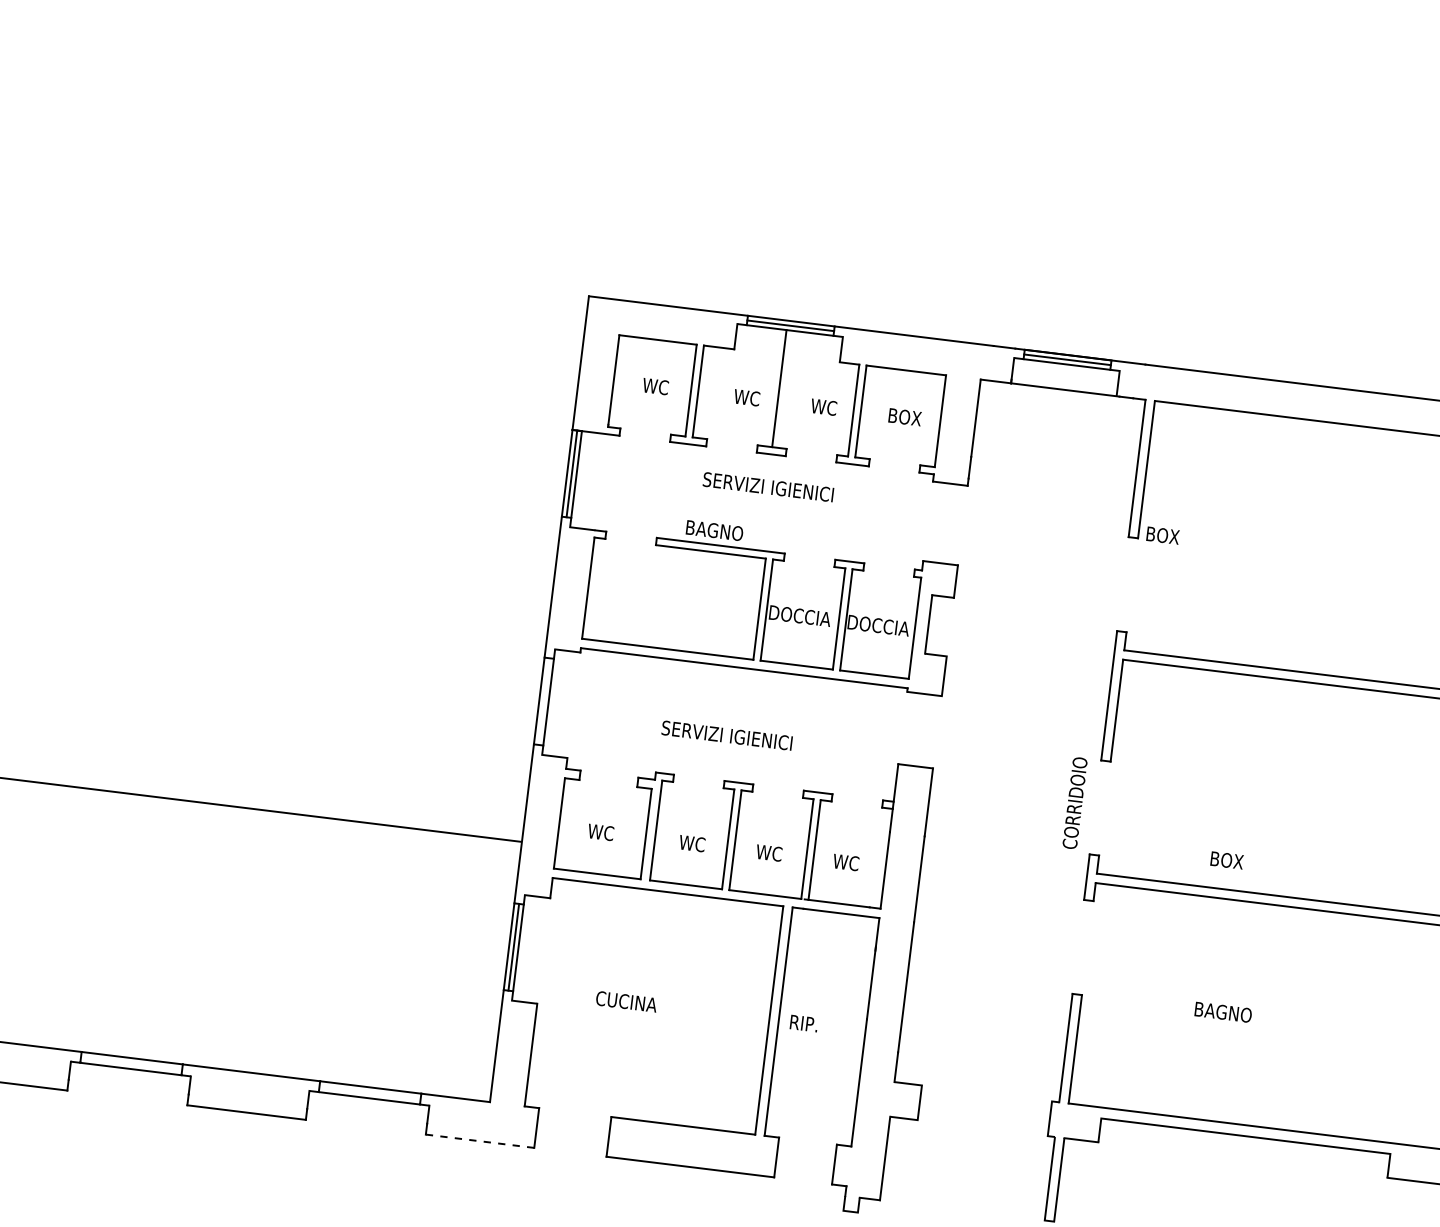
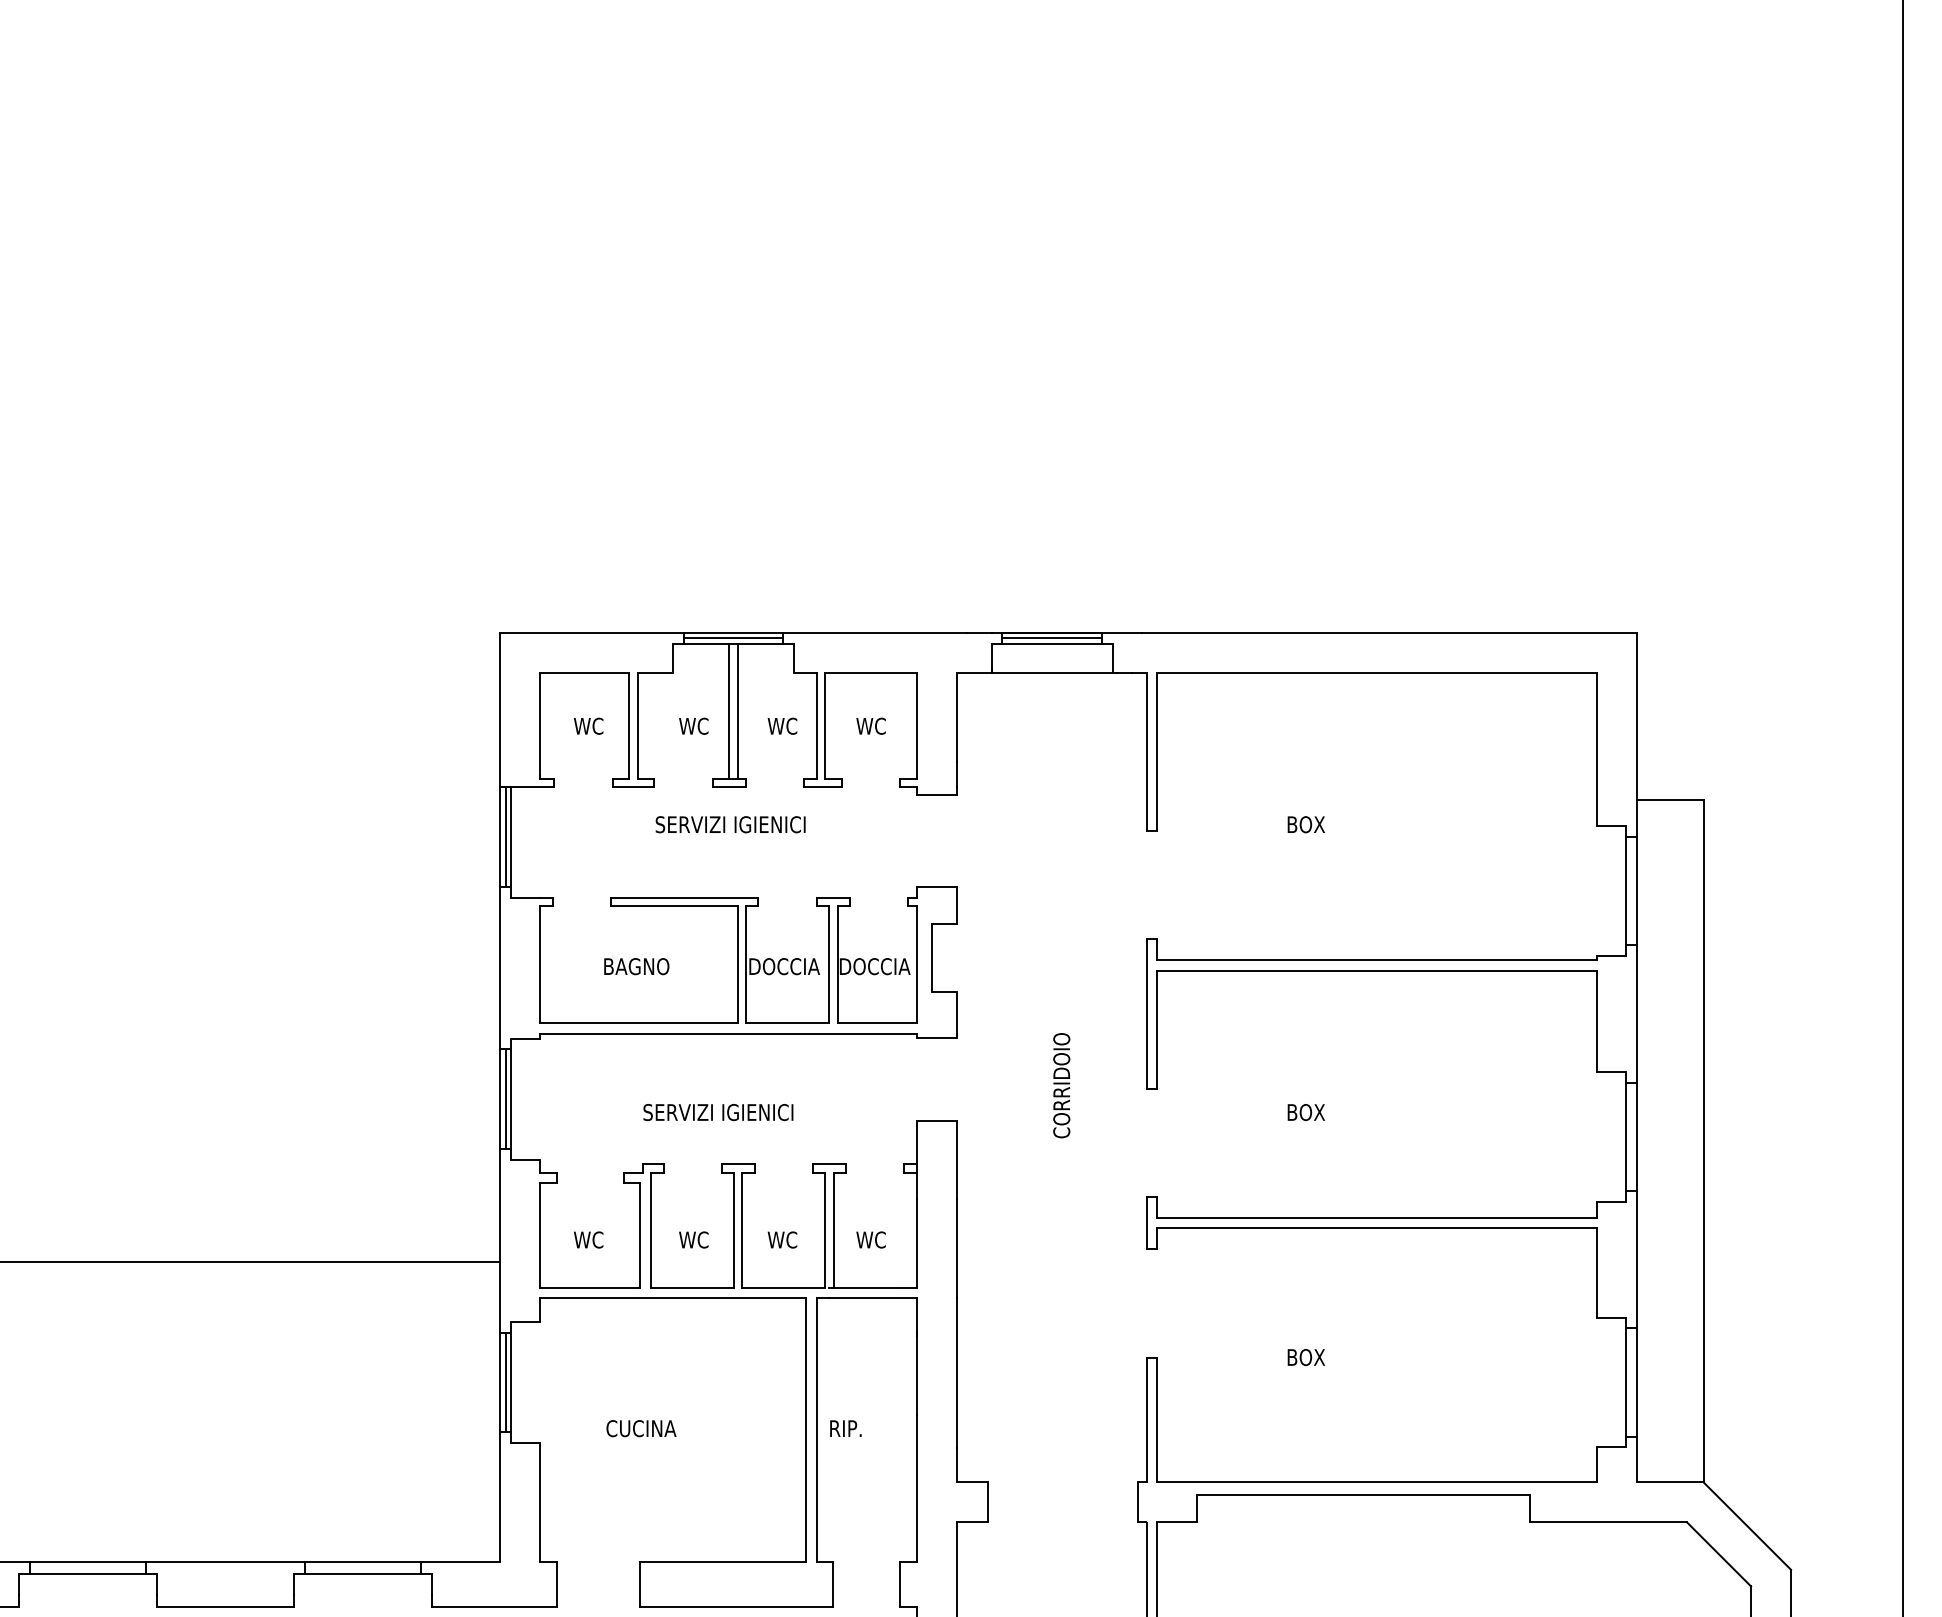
line: (786, 388) -> (737, 710), added
text: (904, 416) -> (875, 725), BOX -> WC
text: (714, 530) -> (636, 966), moved
text: (1162, 535) -> (1305, 824), moved
line: (543, 701) -> (505, 1099), added
text: (1074, 803) -> (1061, 1085), moved
text: (1226, 860) -> (1305, 1112), moved
text: (1227, 1012) -> (1325, 1357), BAGNO -> BOX
line: (480, 1141) -> (494, 1607), dashed -> solid

